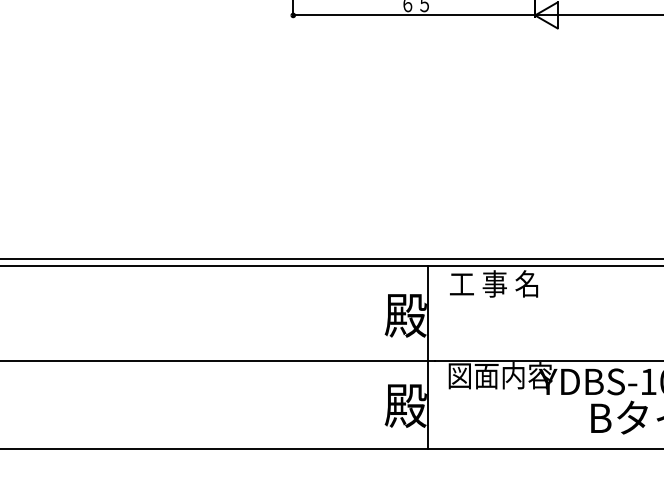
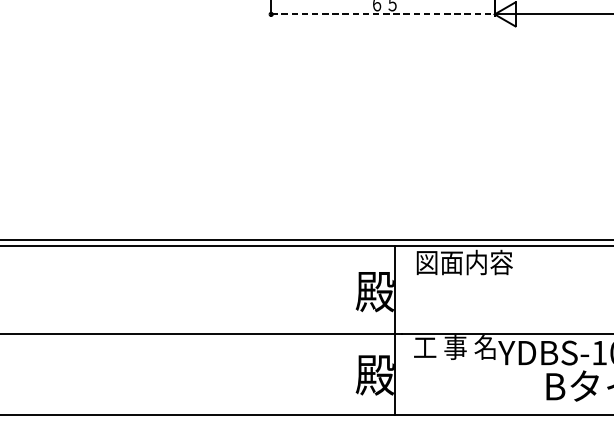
line: (414, 15) -> (383, 14), solid -> dashed
text: (502, 283) -> (464, 262), 工 事 名 -> 図面内容
text: (499, 375) -> (461, 347), 図面内容 -> 工 事 名

